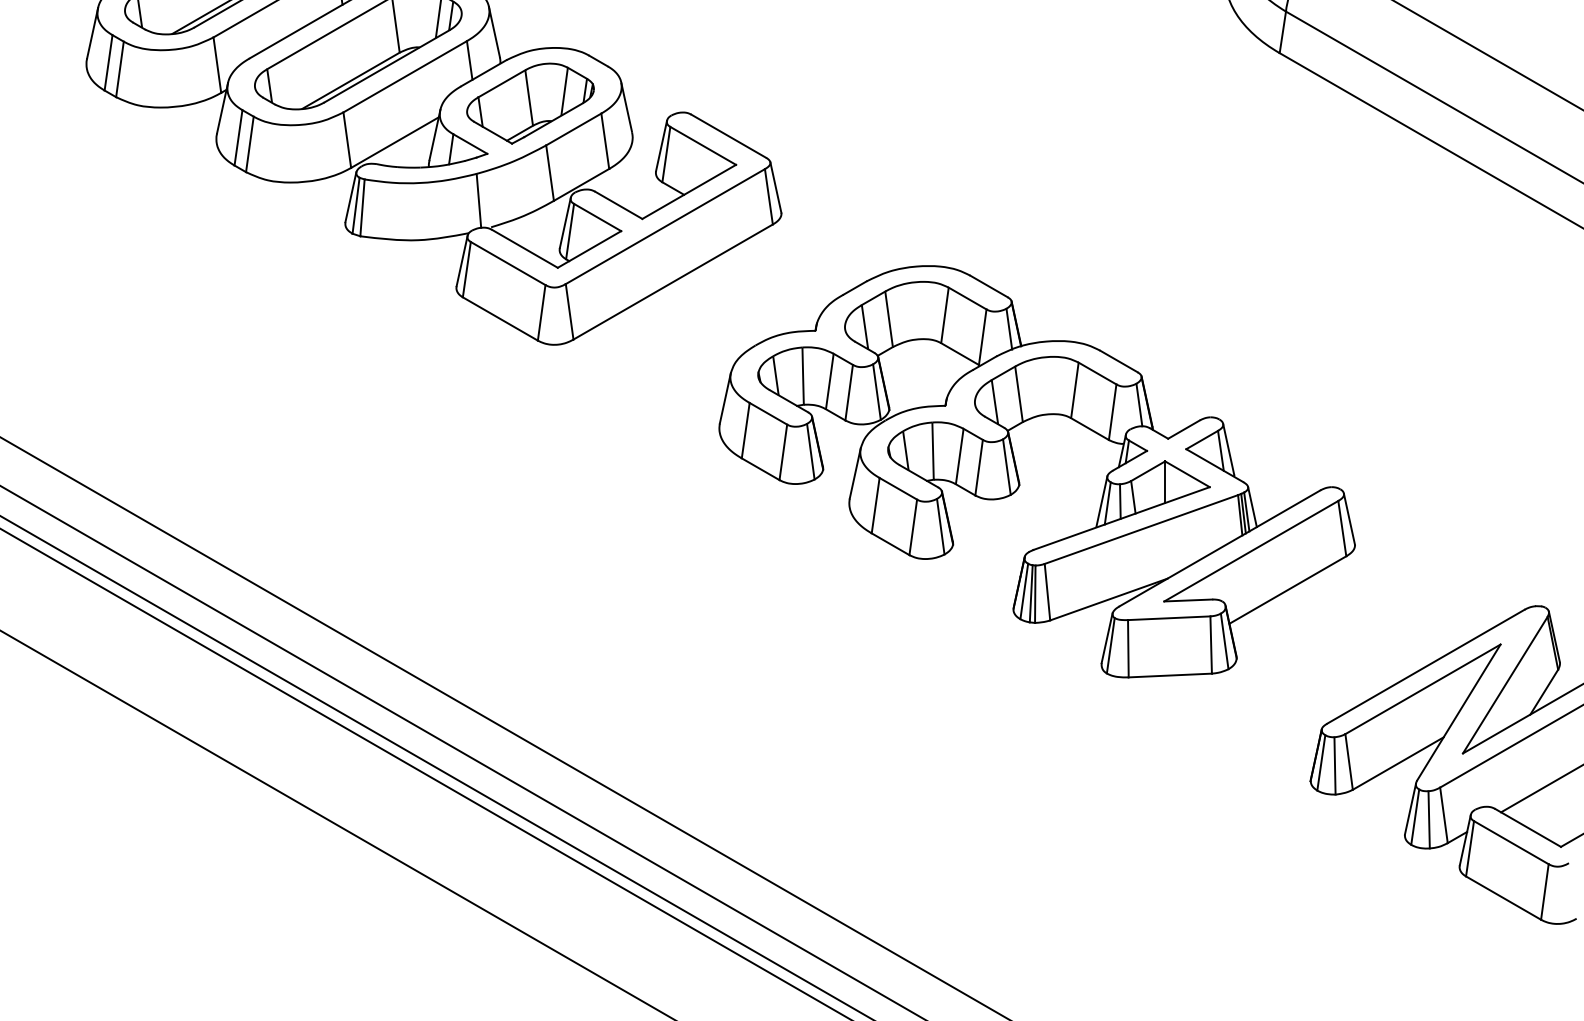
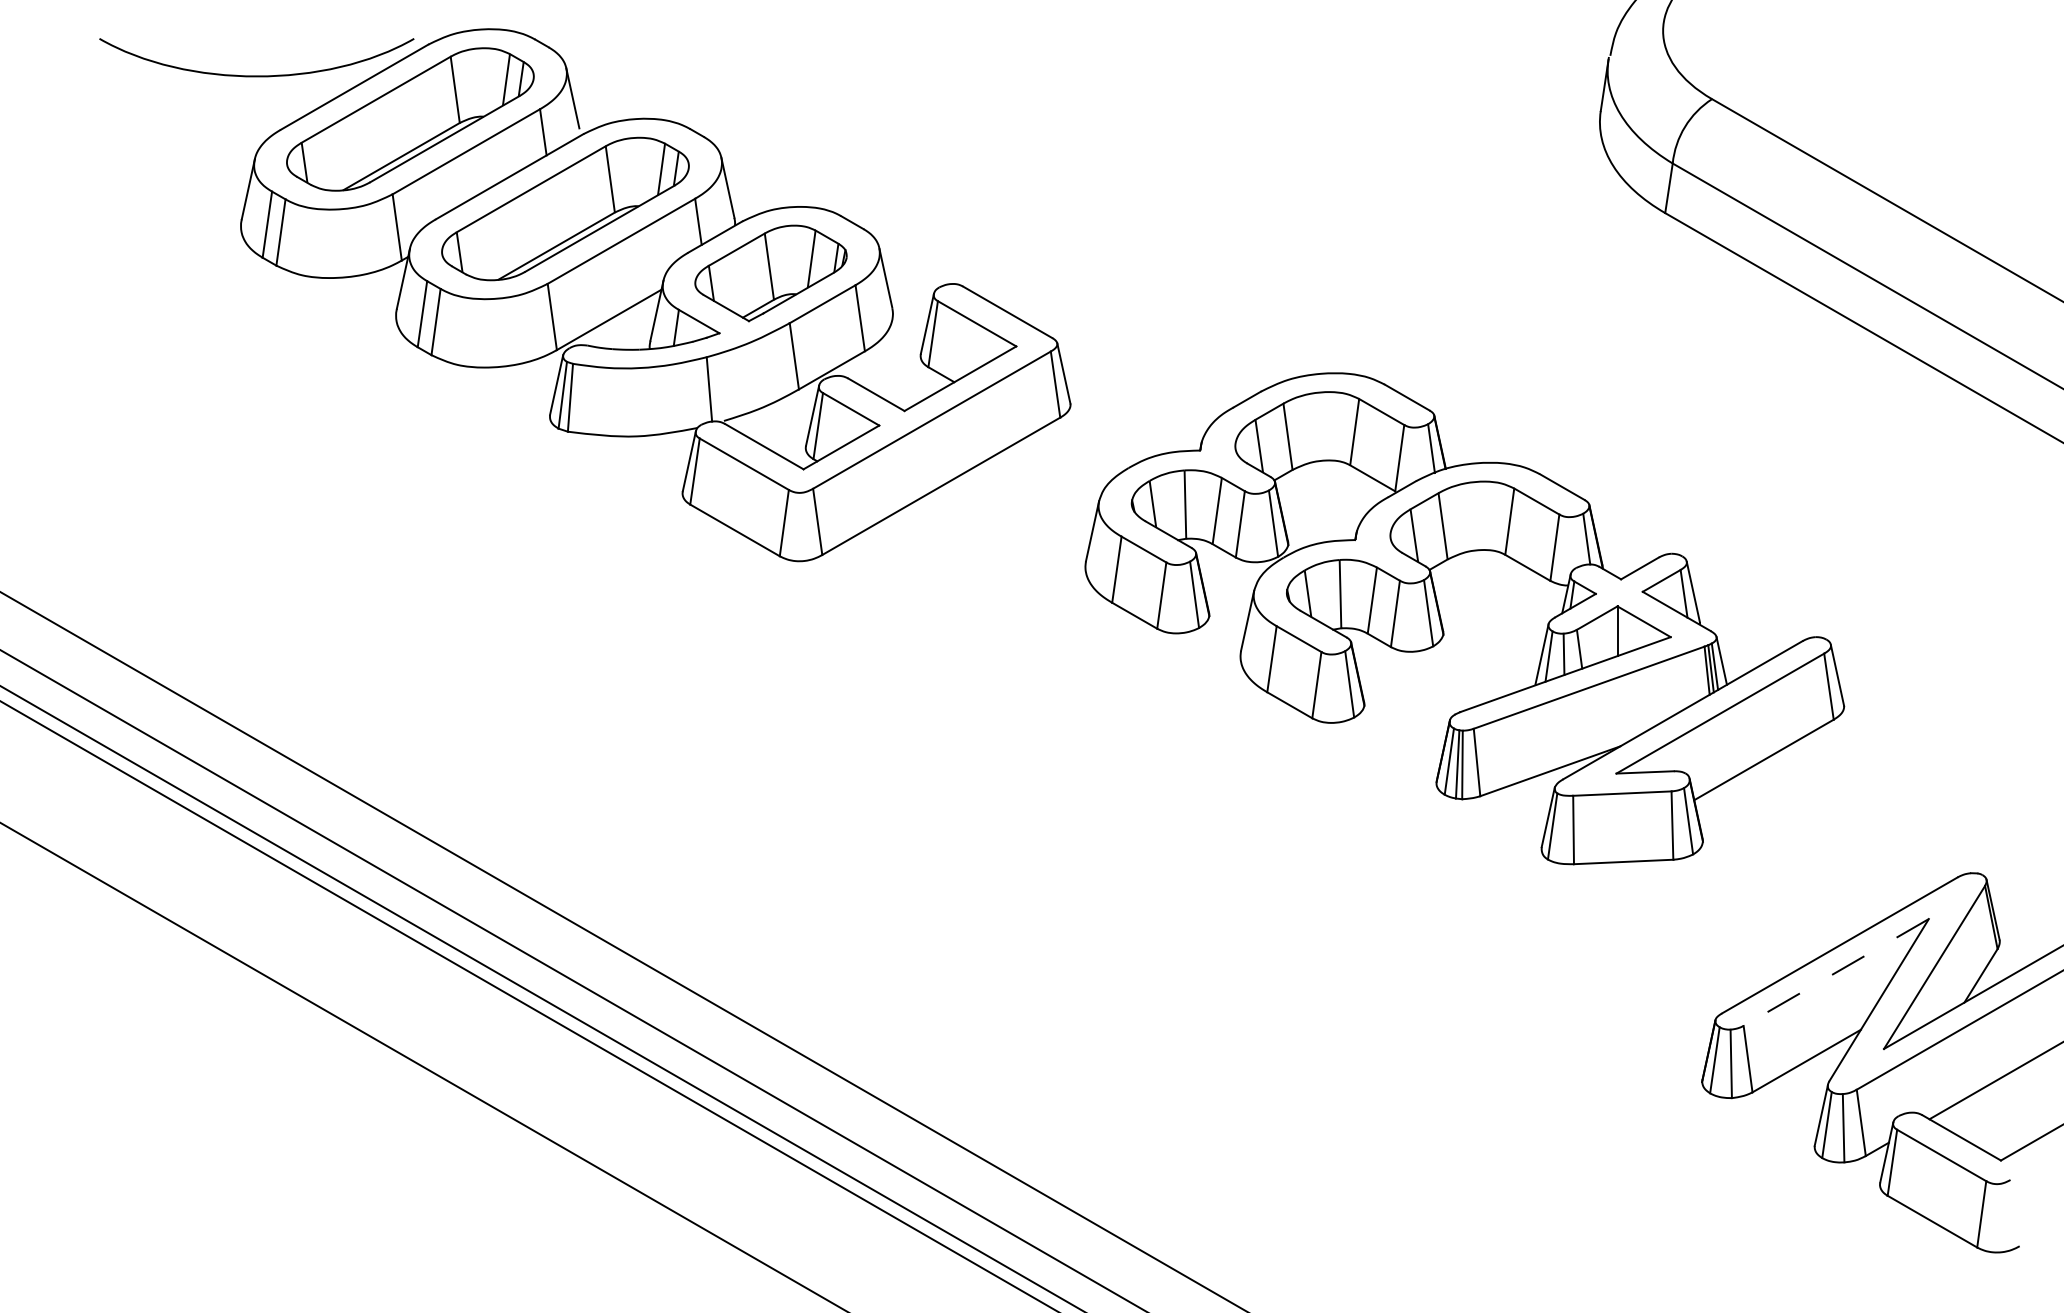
part: (1018, 474) -> (1442, 622), moved
line: (1423, 689) -> (1836, 972), solid -> dashed

